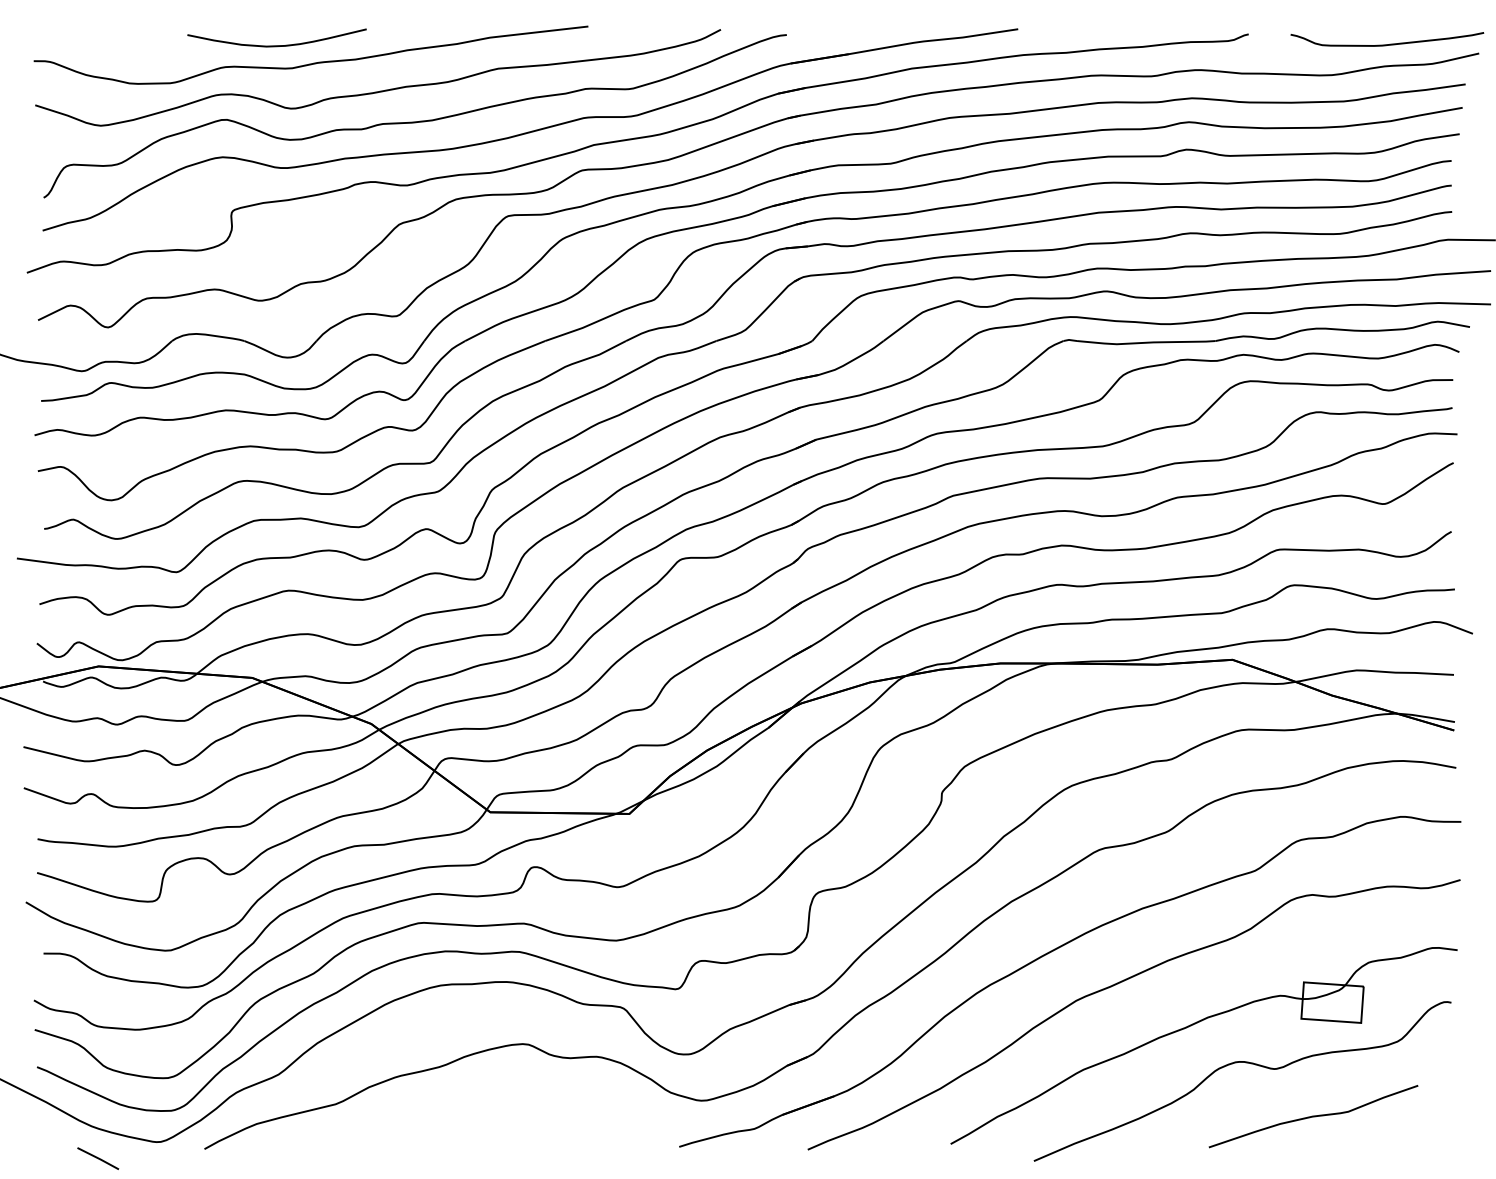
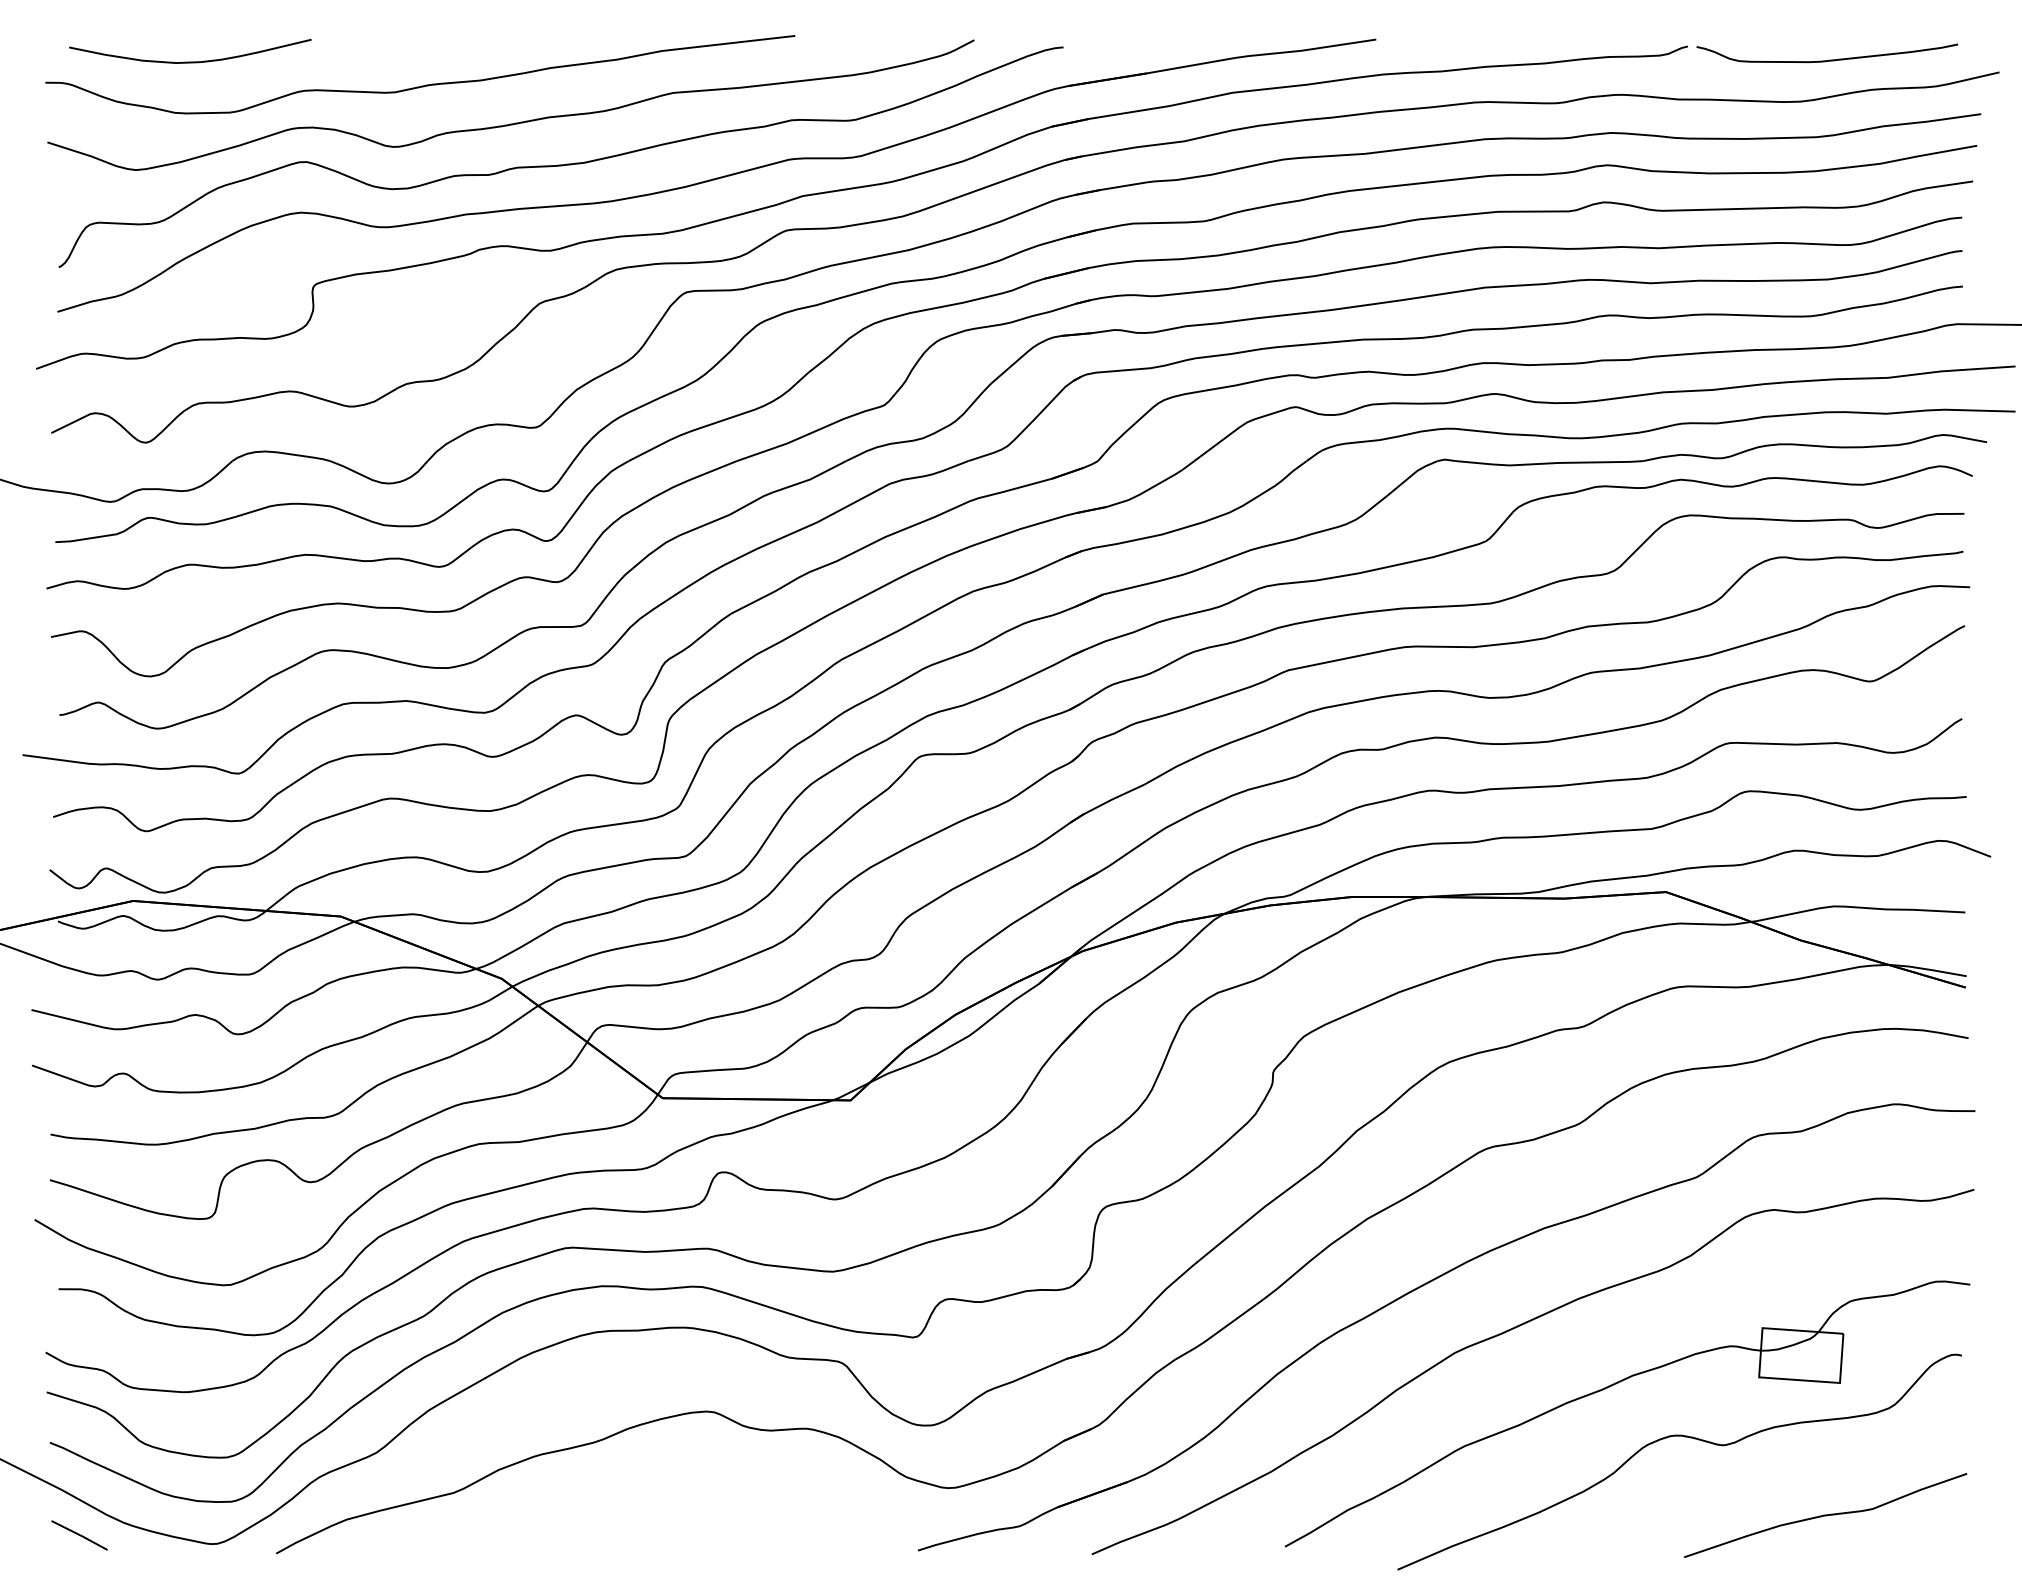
curve: (1388, 43) -> (1829, 59), moved
curve: (277, 45) -> (190, 61), moved
curve: (1313, 1116) -> (1825, 1515), moved
line: (98, 1158) -> (79, 1535), moved

